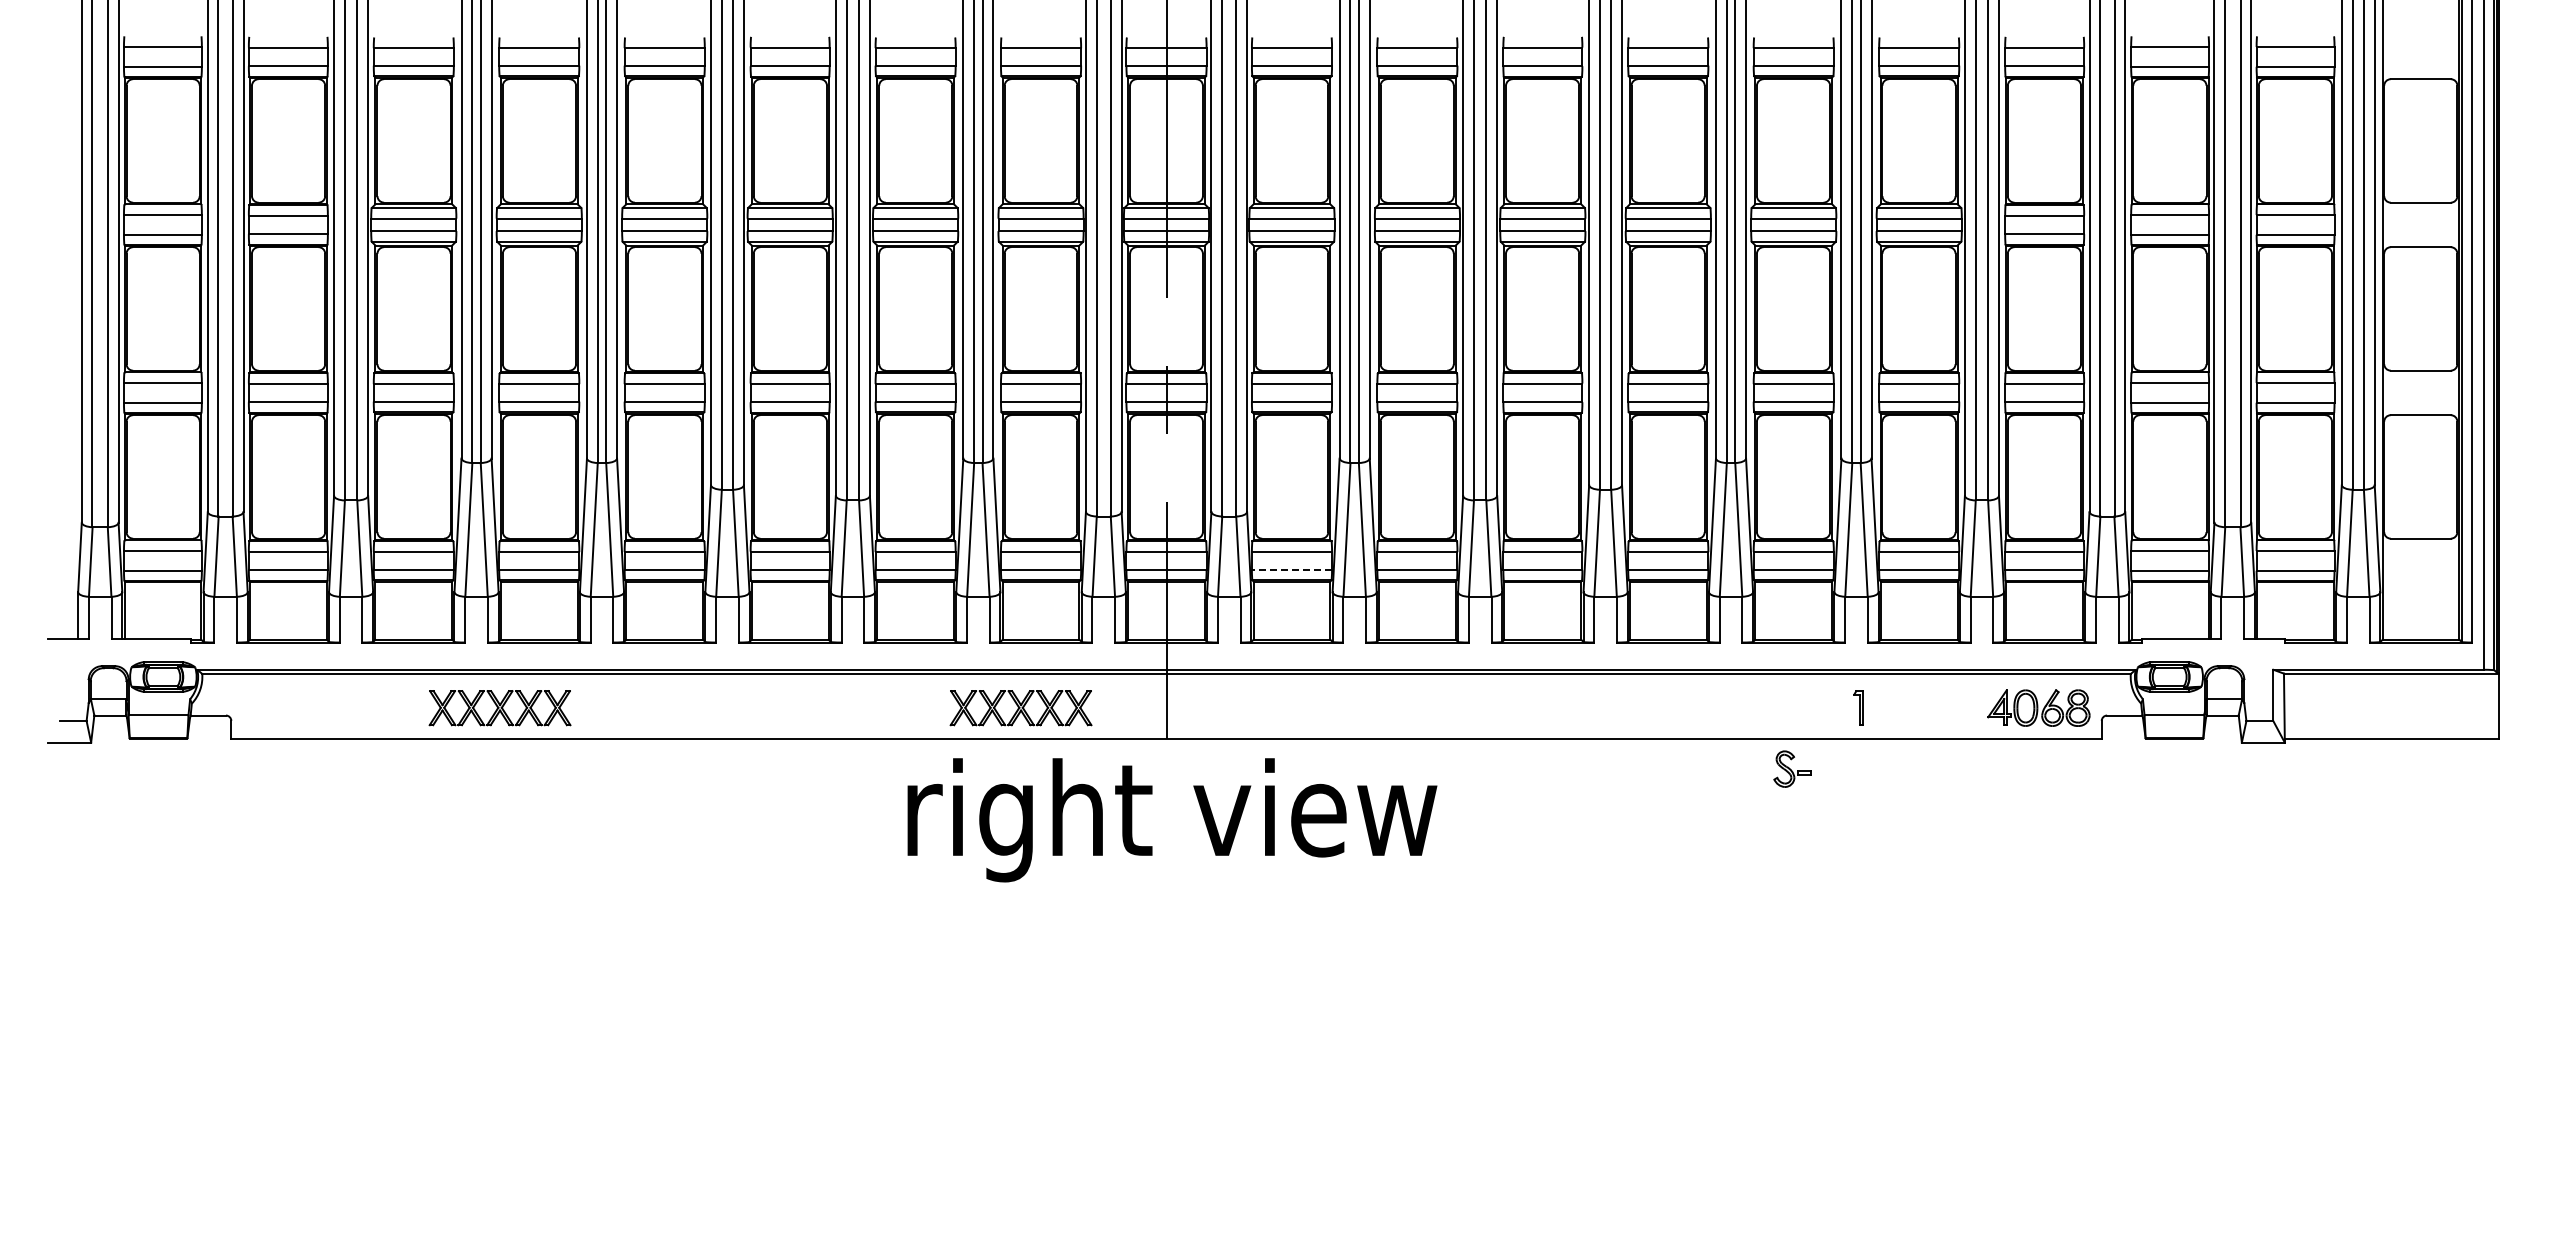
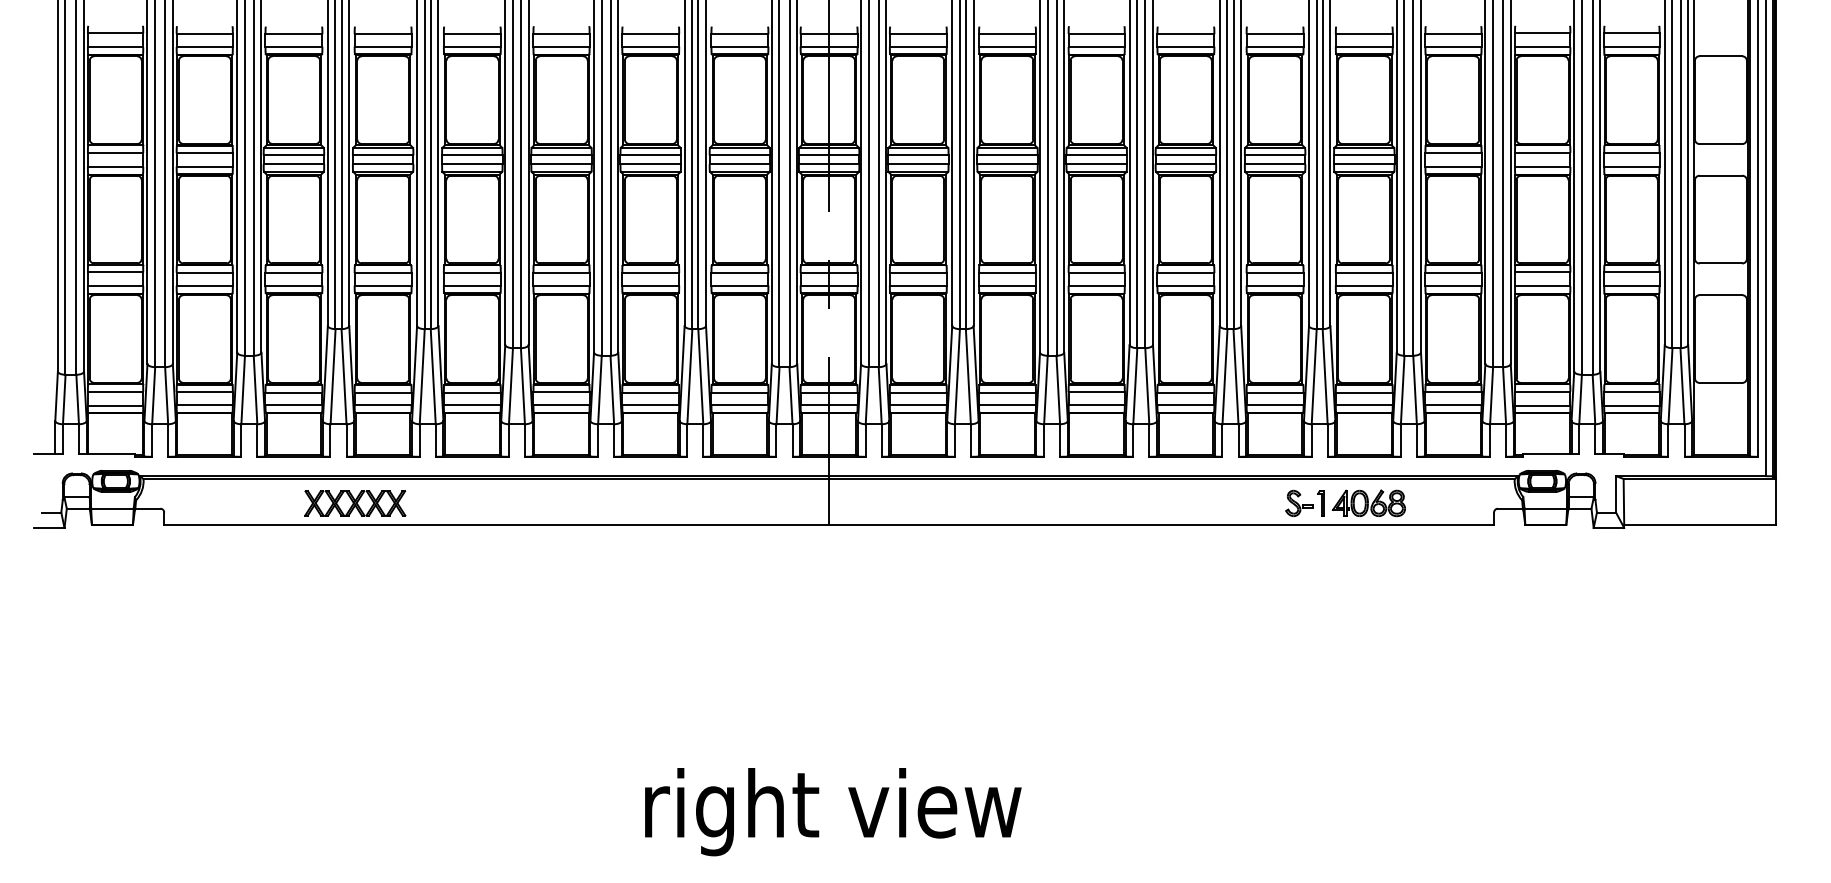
line: (1291, 569) -> (917, 404), dashed -> solid
part: (2038, 707) -> (1368, 503), moved
part: (1020, 708) -> (725, 503), removed
part: (1792, 768) -> (1299, 503), moved
text: (1172, 820) -> (833, 812), moved

